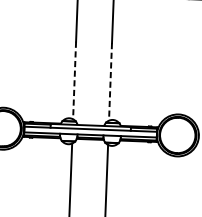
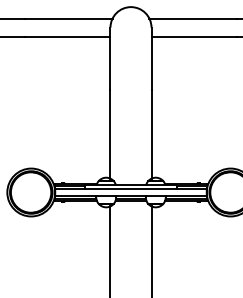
line: (74, 80) -> (110, 134), dashed -> solid
line: (110, 81) -> (151, 134), dashed -> solid

